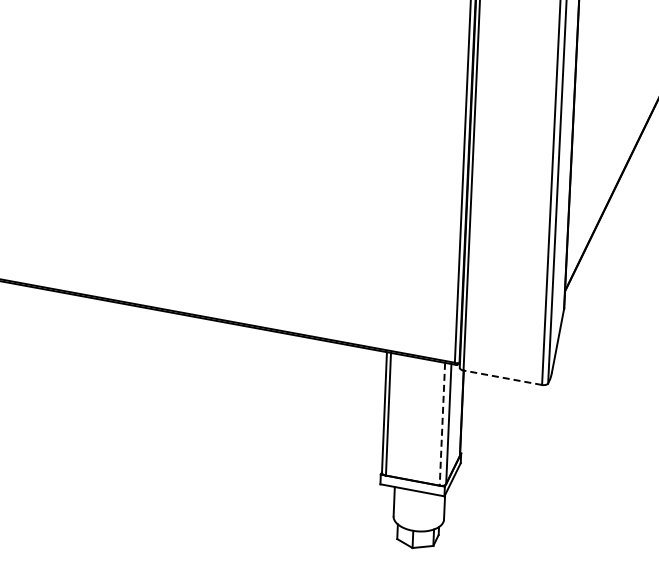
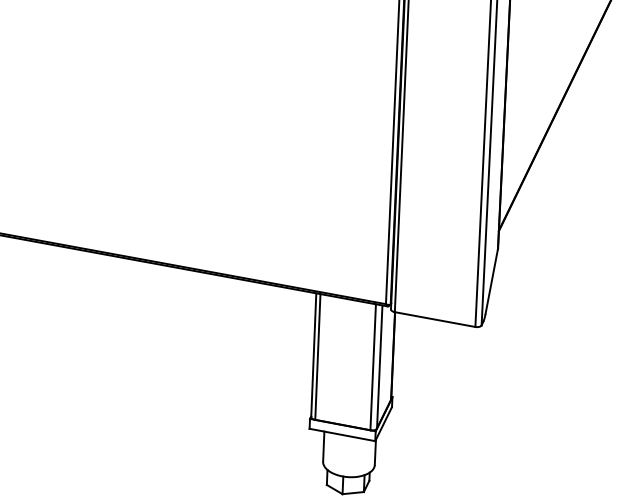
line: (502, 377) -> (434, 319), dashed -> solid
line: (442, 424) -> (373, 367), dashed -> solid

